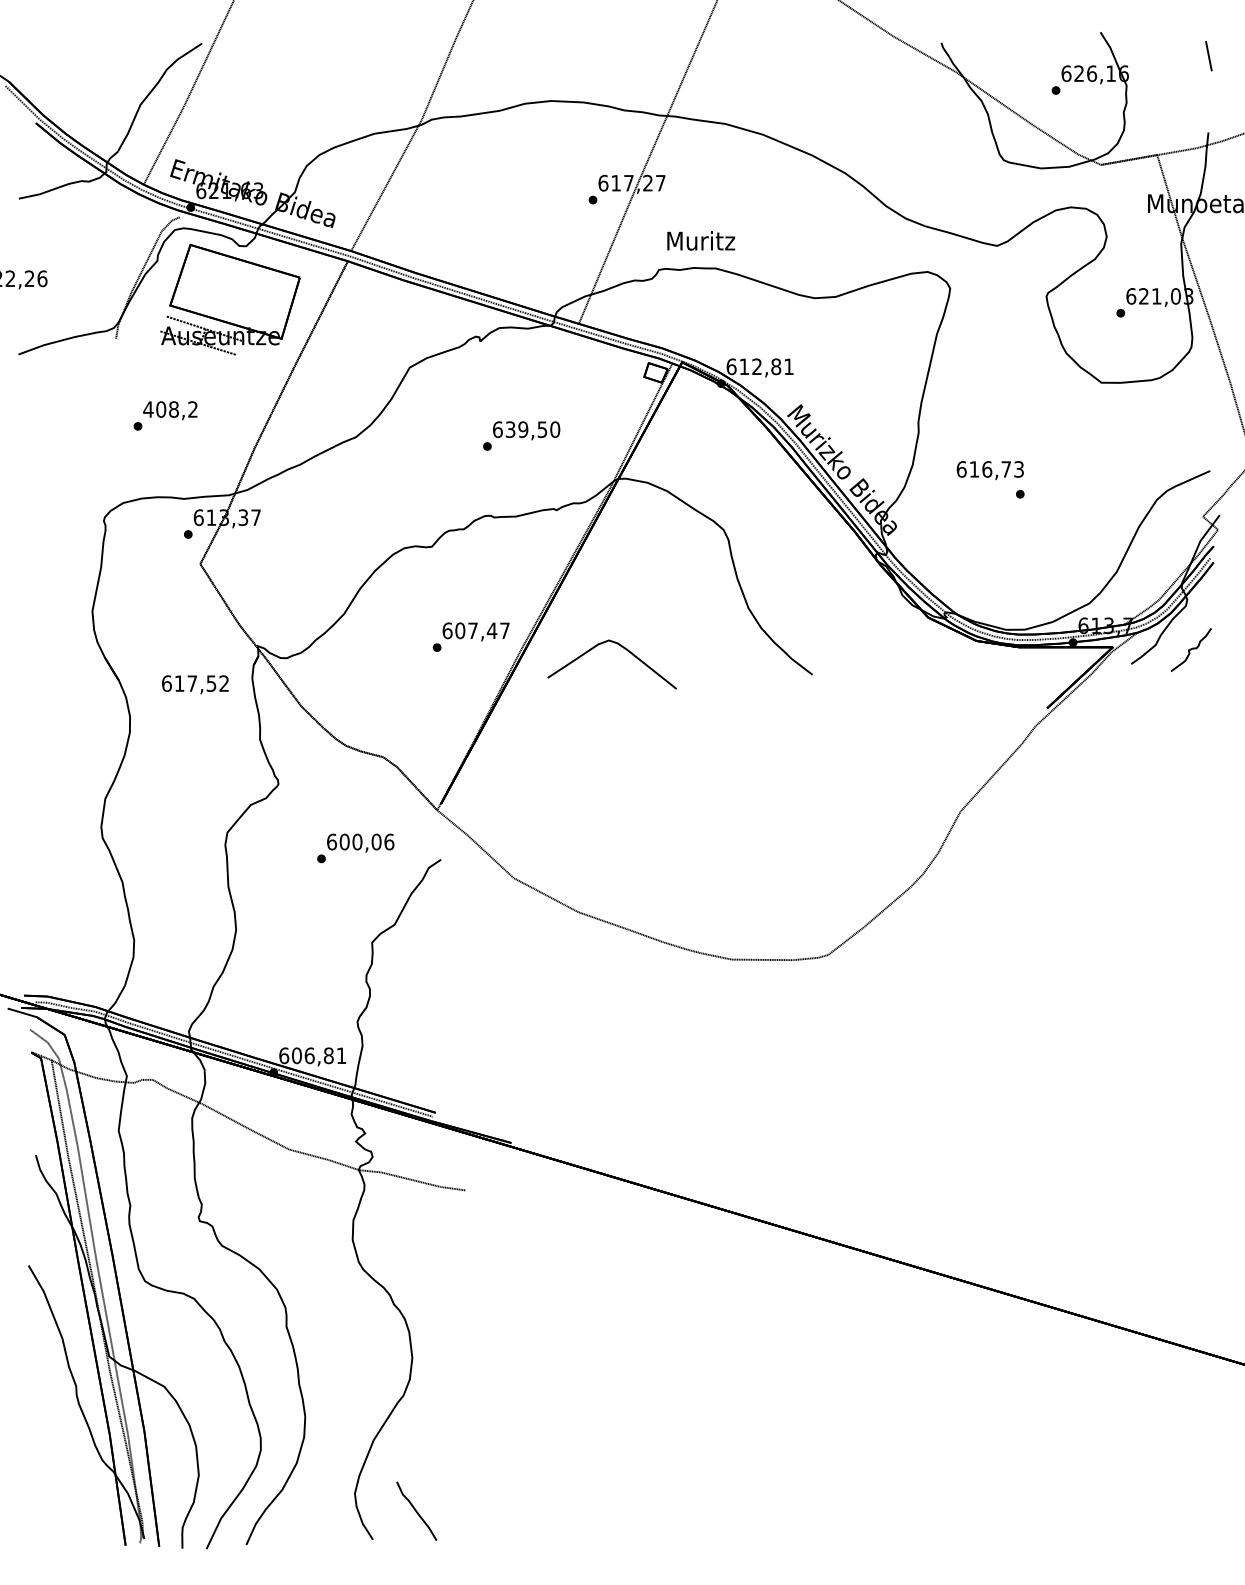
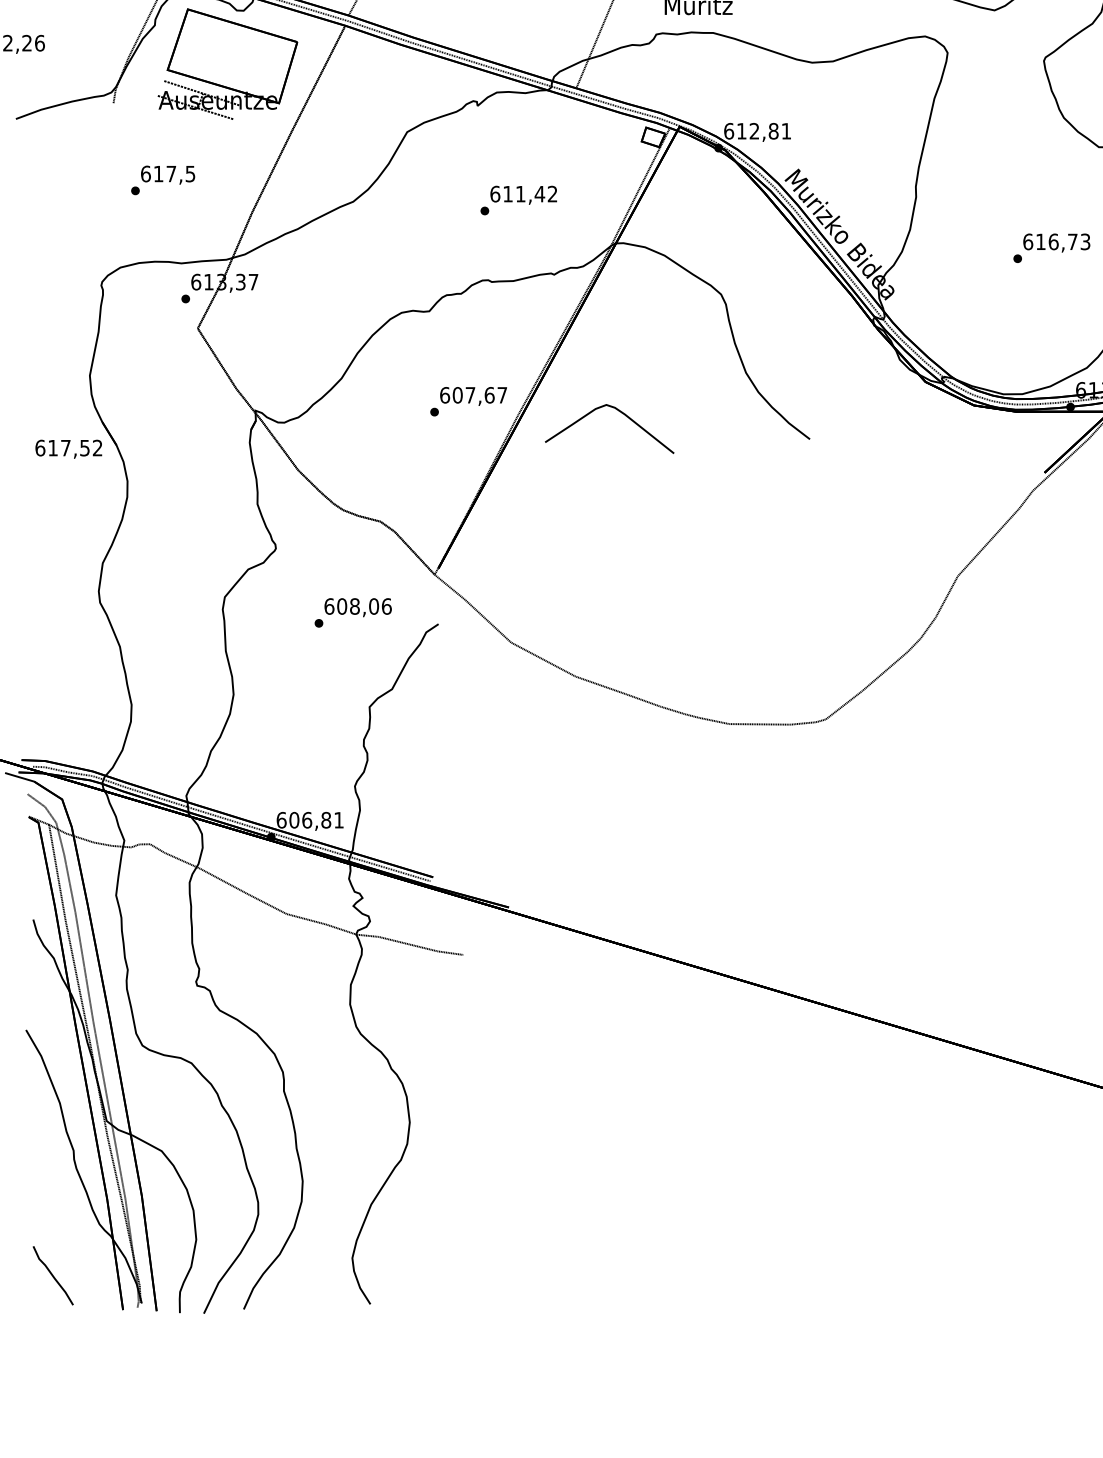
text: (170, 409) -> (167, 173), 408,2 -> 617,5
text: (532, 429) -> (529, 193), 639,50 -> 611,42
text: (989, 470) -> (1055, 242), moved
text: (491, 630) -> (488, 394), 607,47 -> 607,67
text: (195, 684) -> (68, 448), moved
text: (357, 842) -> (354, 606), 600,06 -> 608,06
part: (416, 1510) -> (52, 1274), moved

